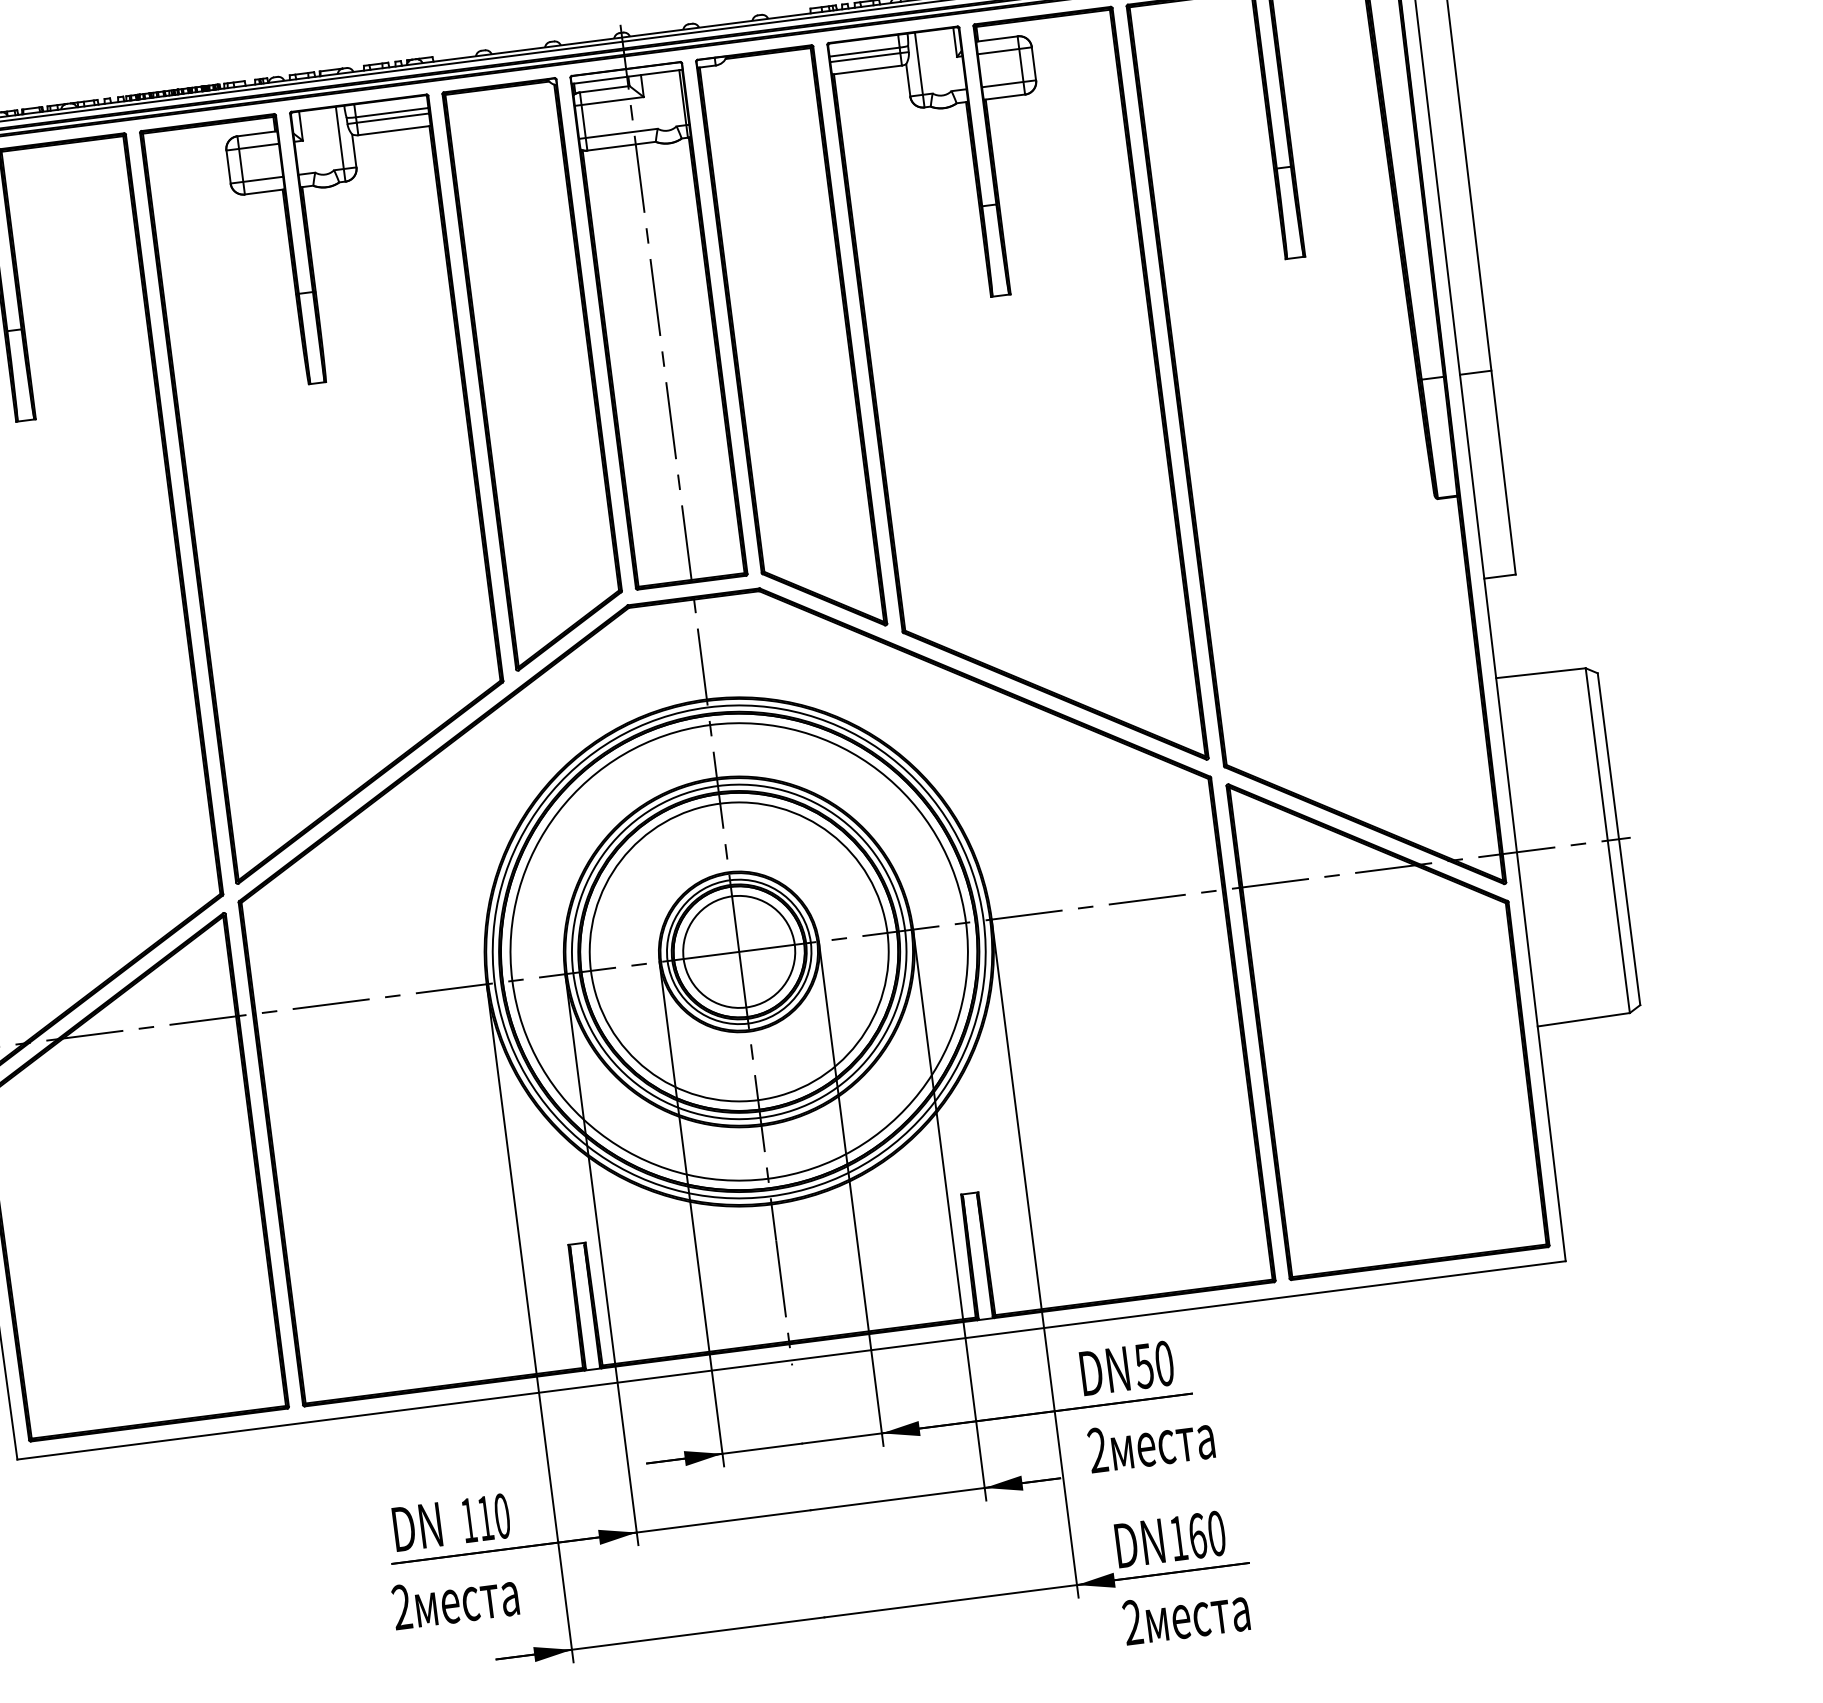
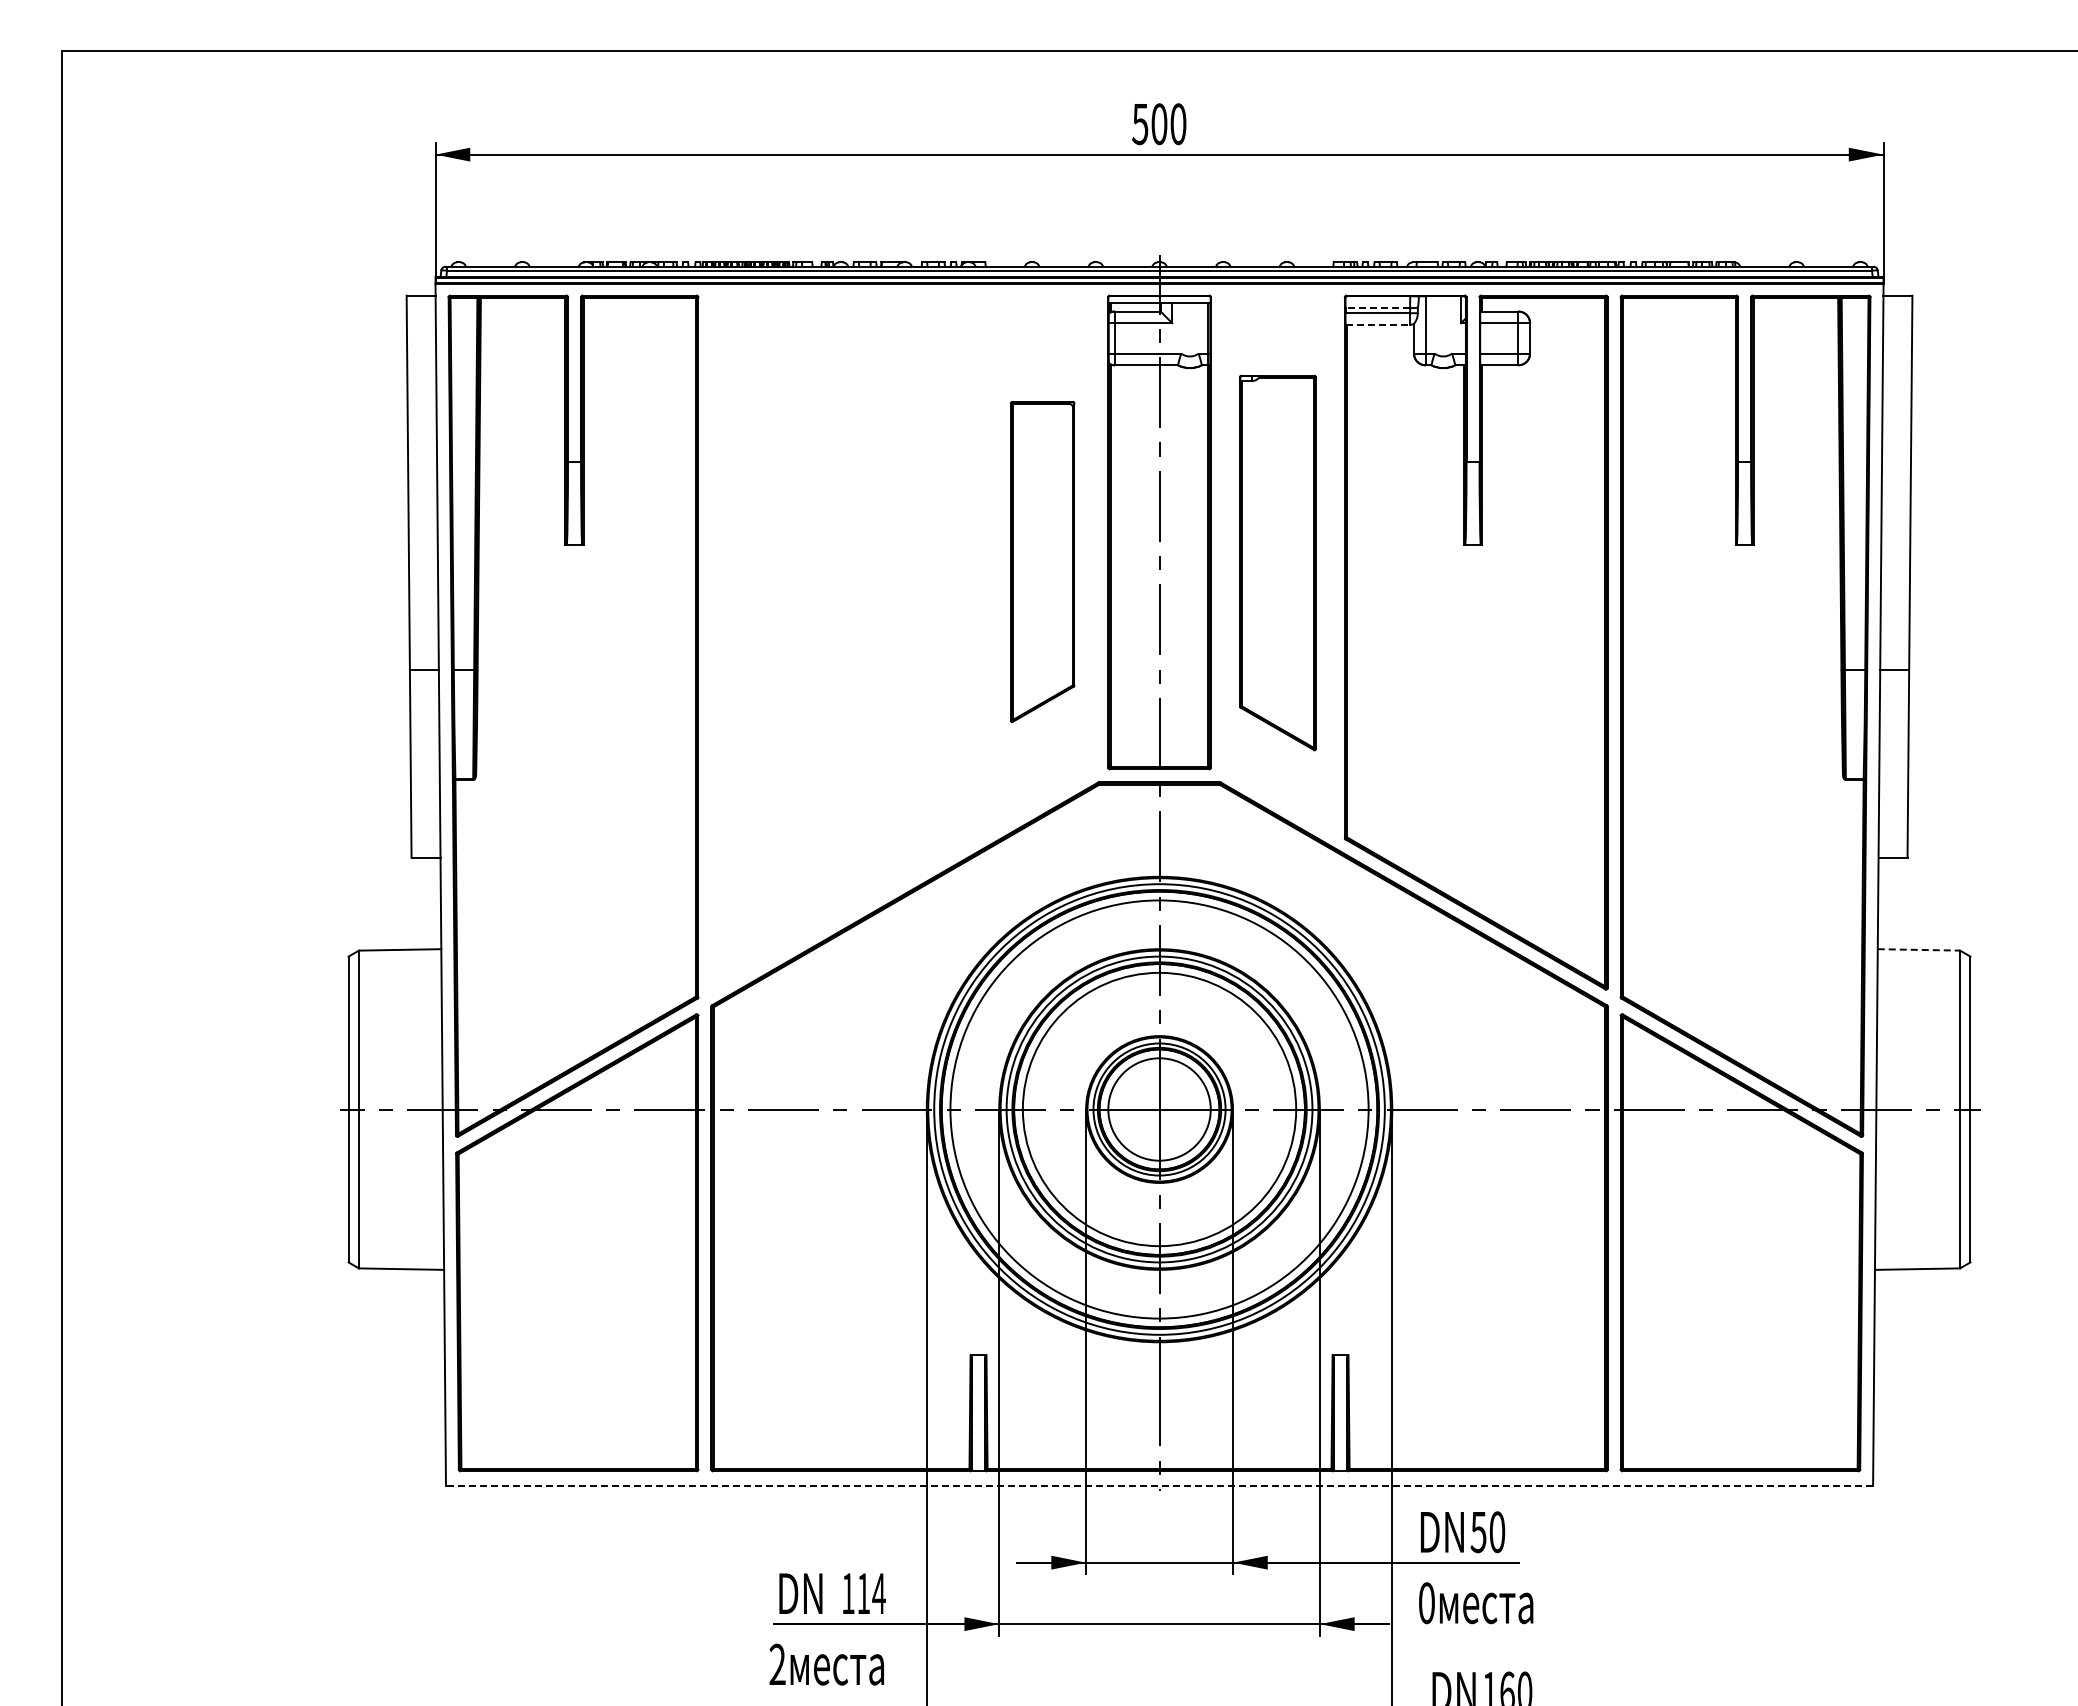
line: (864, 52) -> (1377, 308), solid -> dashed
line: (867, 69) -> (1378, 324), solid -> dashed
part: (791, 342) -> (1277, 562), size x0.7
part: (536, 373) -> (1042, 561), size x0.6
part: (332, 489) -> (844, 642), removed
line: (1541, 672) -> (1919, 949), solid -> dashed
line: (791, 1360) -> (1159, 1486), solid -> dashed
text: (1097, 1450) -> (1426, 1603), 2 -> 0
text: (501, 1516) -> (878, 1593), 110 -> 114

